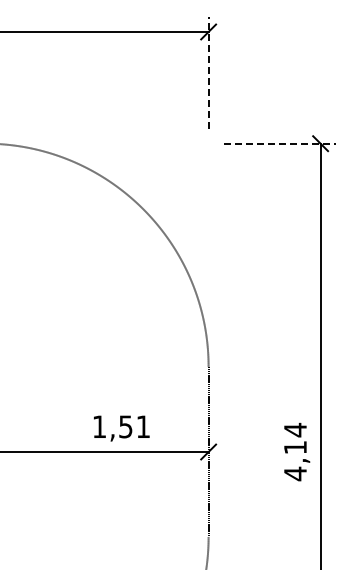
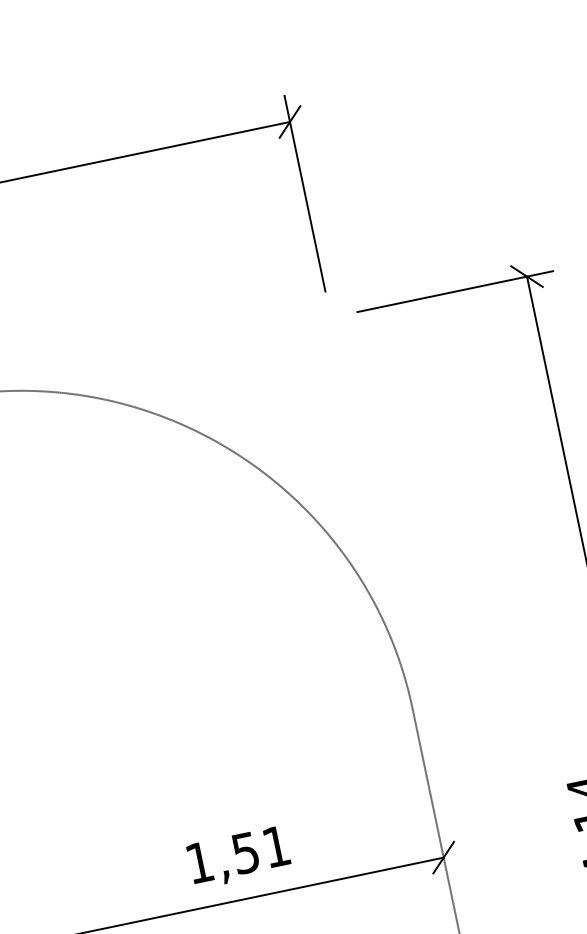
line: (208, 72) -> (304, 192), dashed -> solid
line: (279, 143) -> (454, 291), dashed -> solid
text: (121, 428) -> (238, 857), moved

